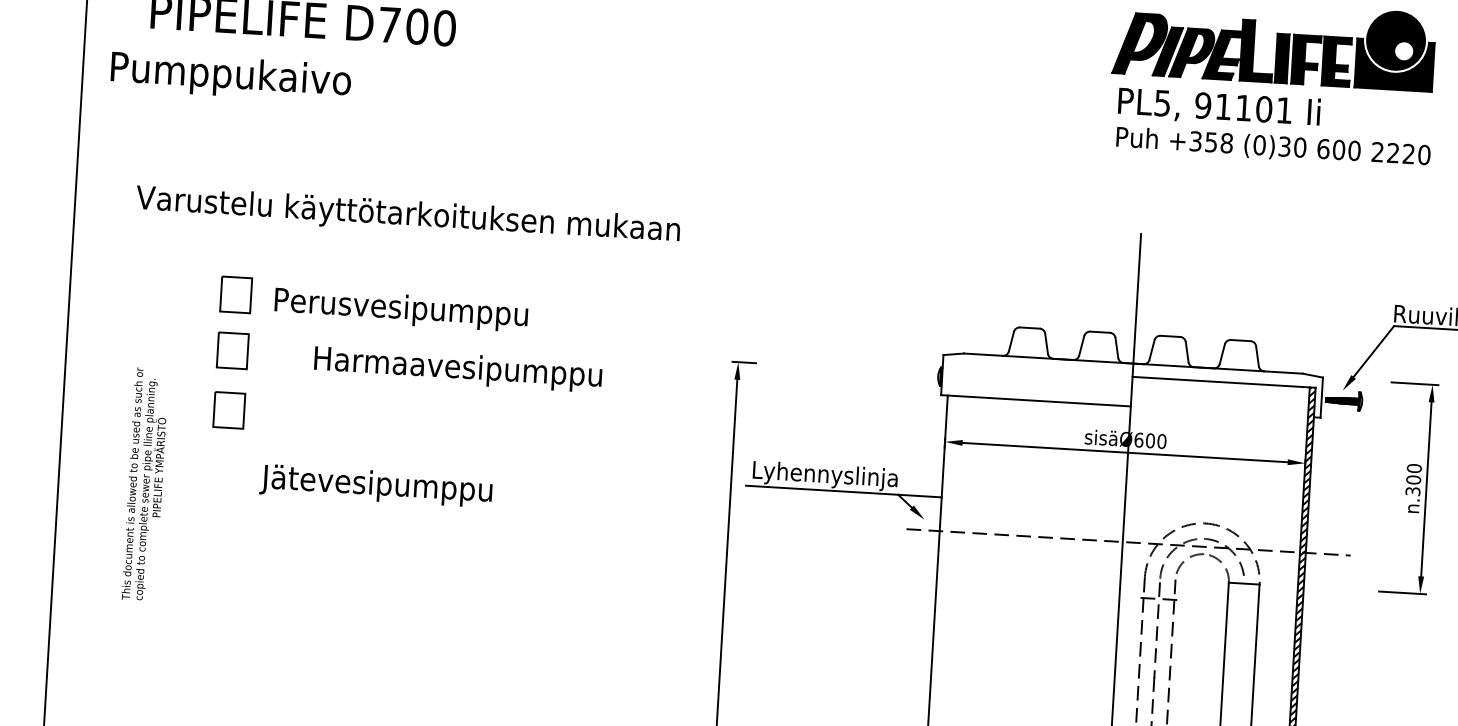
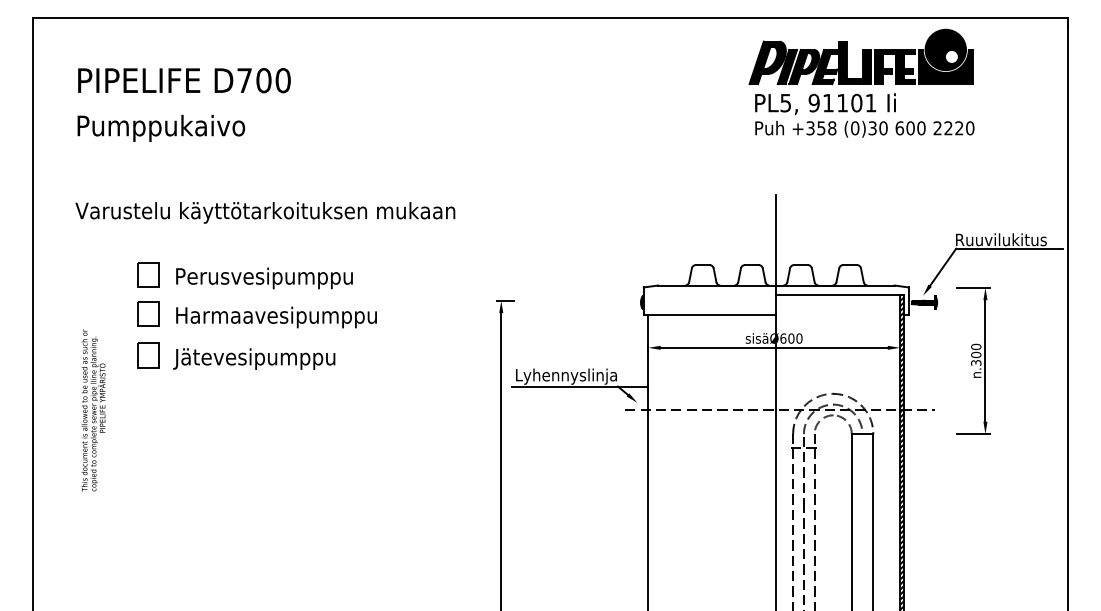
text: (231, 75) -> (161, 127), moved
text: (458, 369) -> (276, 317), moved
text: (376, 485) -> (254, 358), moved

